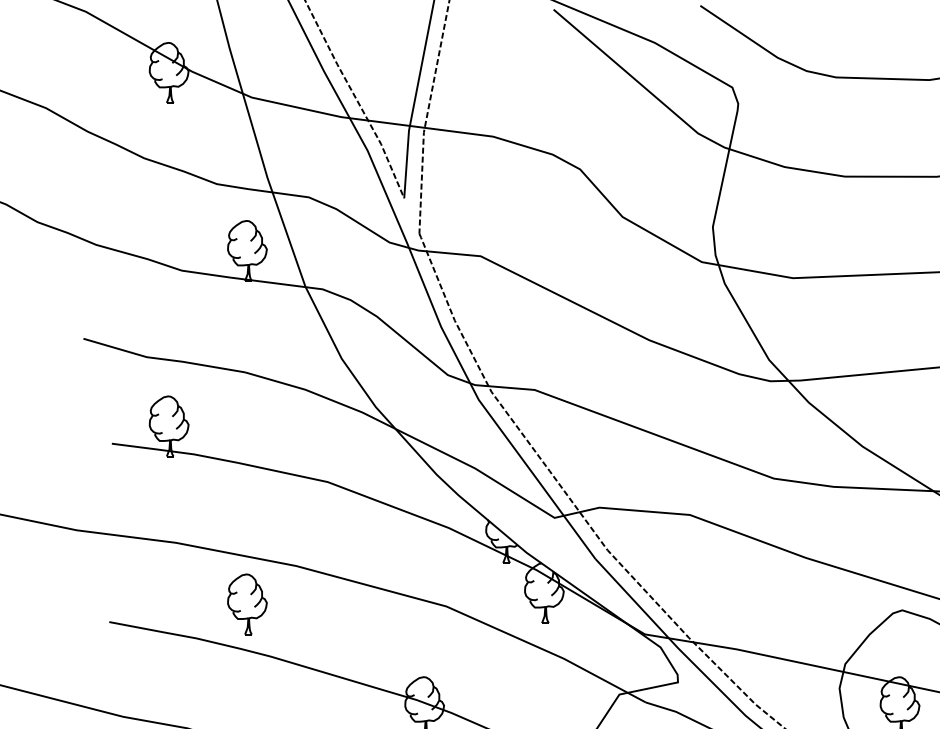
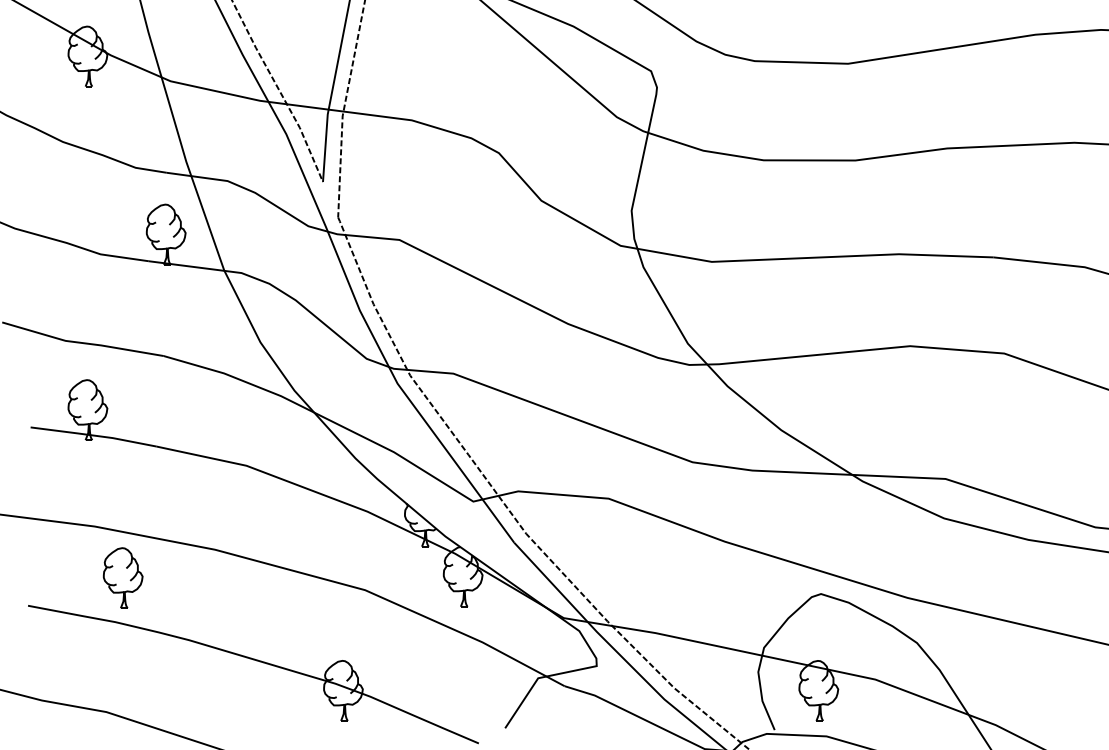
part: (246, 603) -> (122, 577), moved

